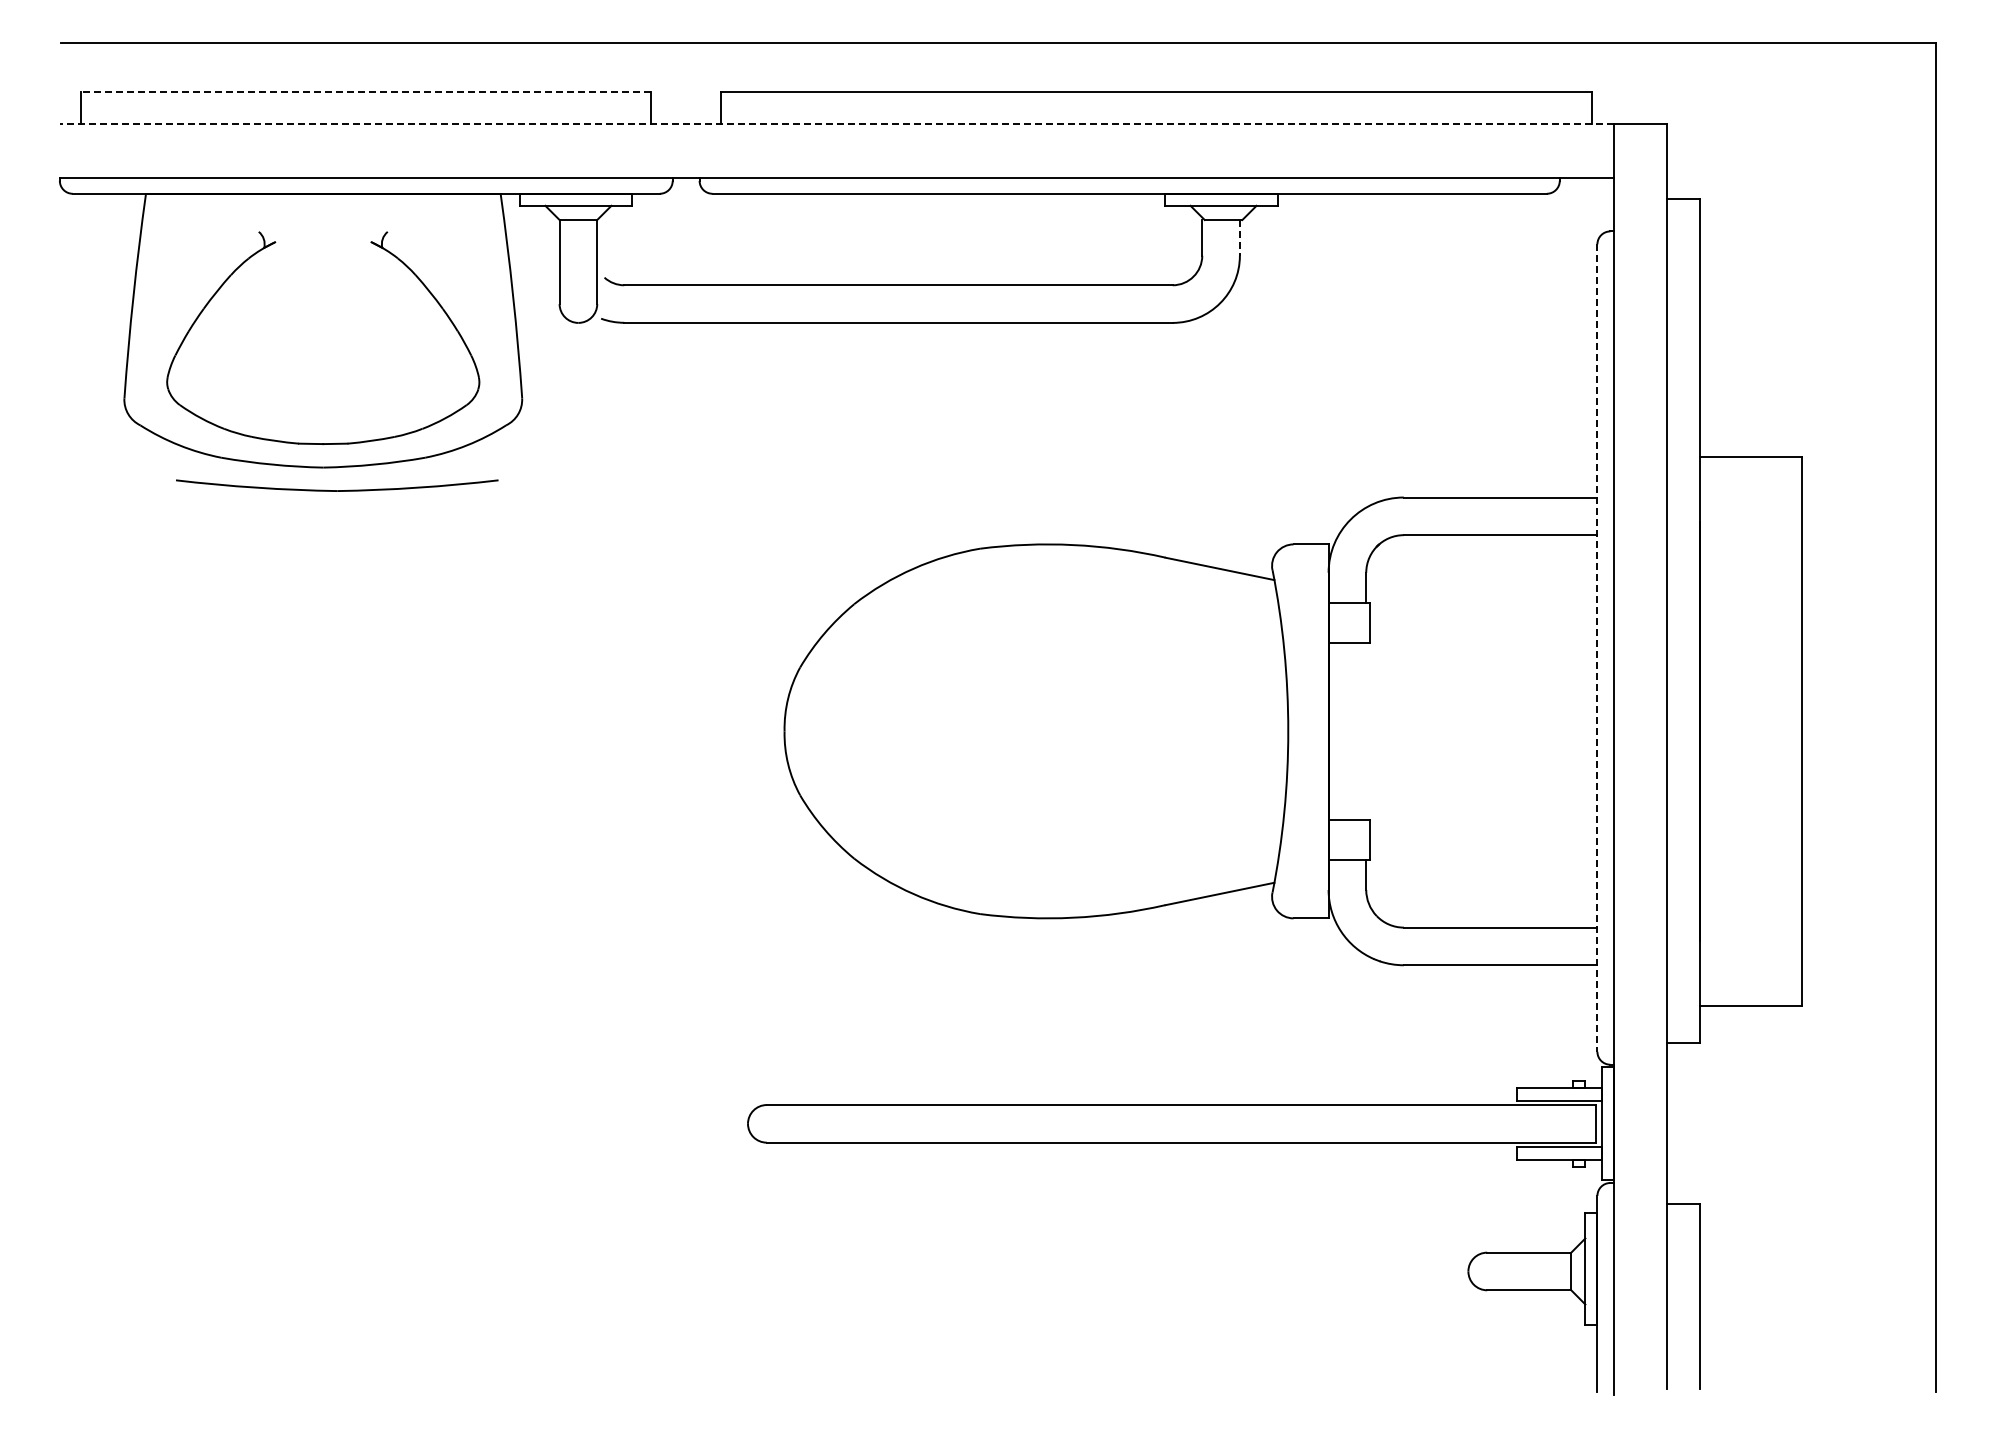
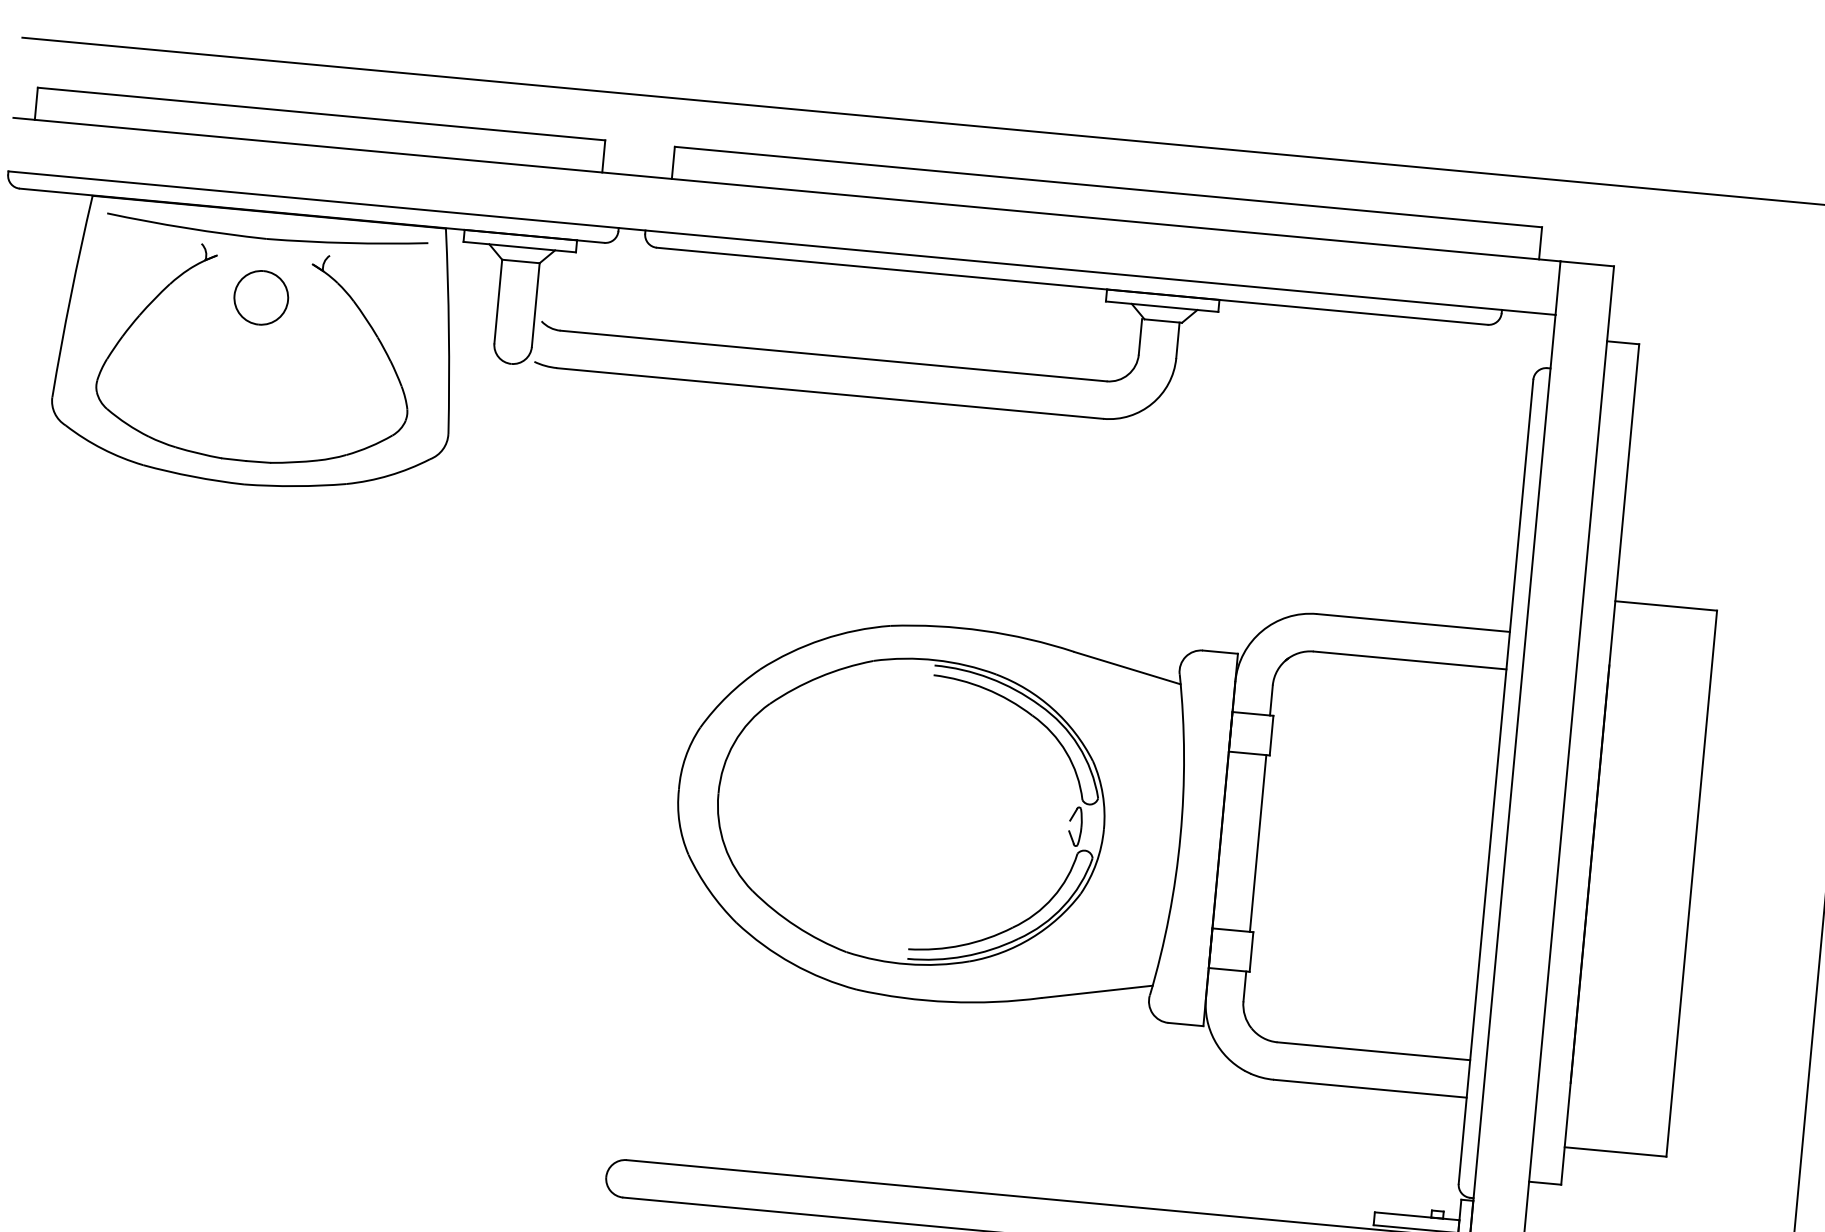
line: (366, 91) -> (321, 113), dashed -> solid
line: (836, 123) -> (786, 189), dashed -> solid
line: (1239, 237) -> (1177, 339), dashed -> solid
part: (322, 279) -> (260, 297), added
part: (337, 485) -> (267, 233), moved
line: (1597, 648) -> (1496, 782), dashed -> solid
part: (1017, 730) -> (910, 810), added
line: (1366, 731) -> (1258, 843), added

